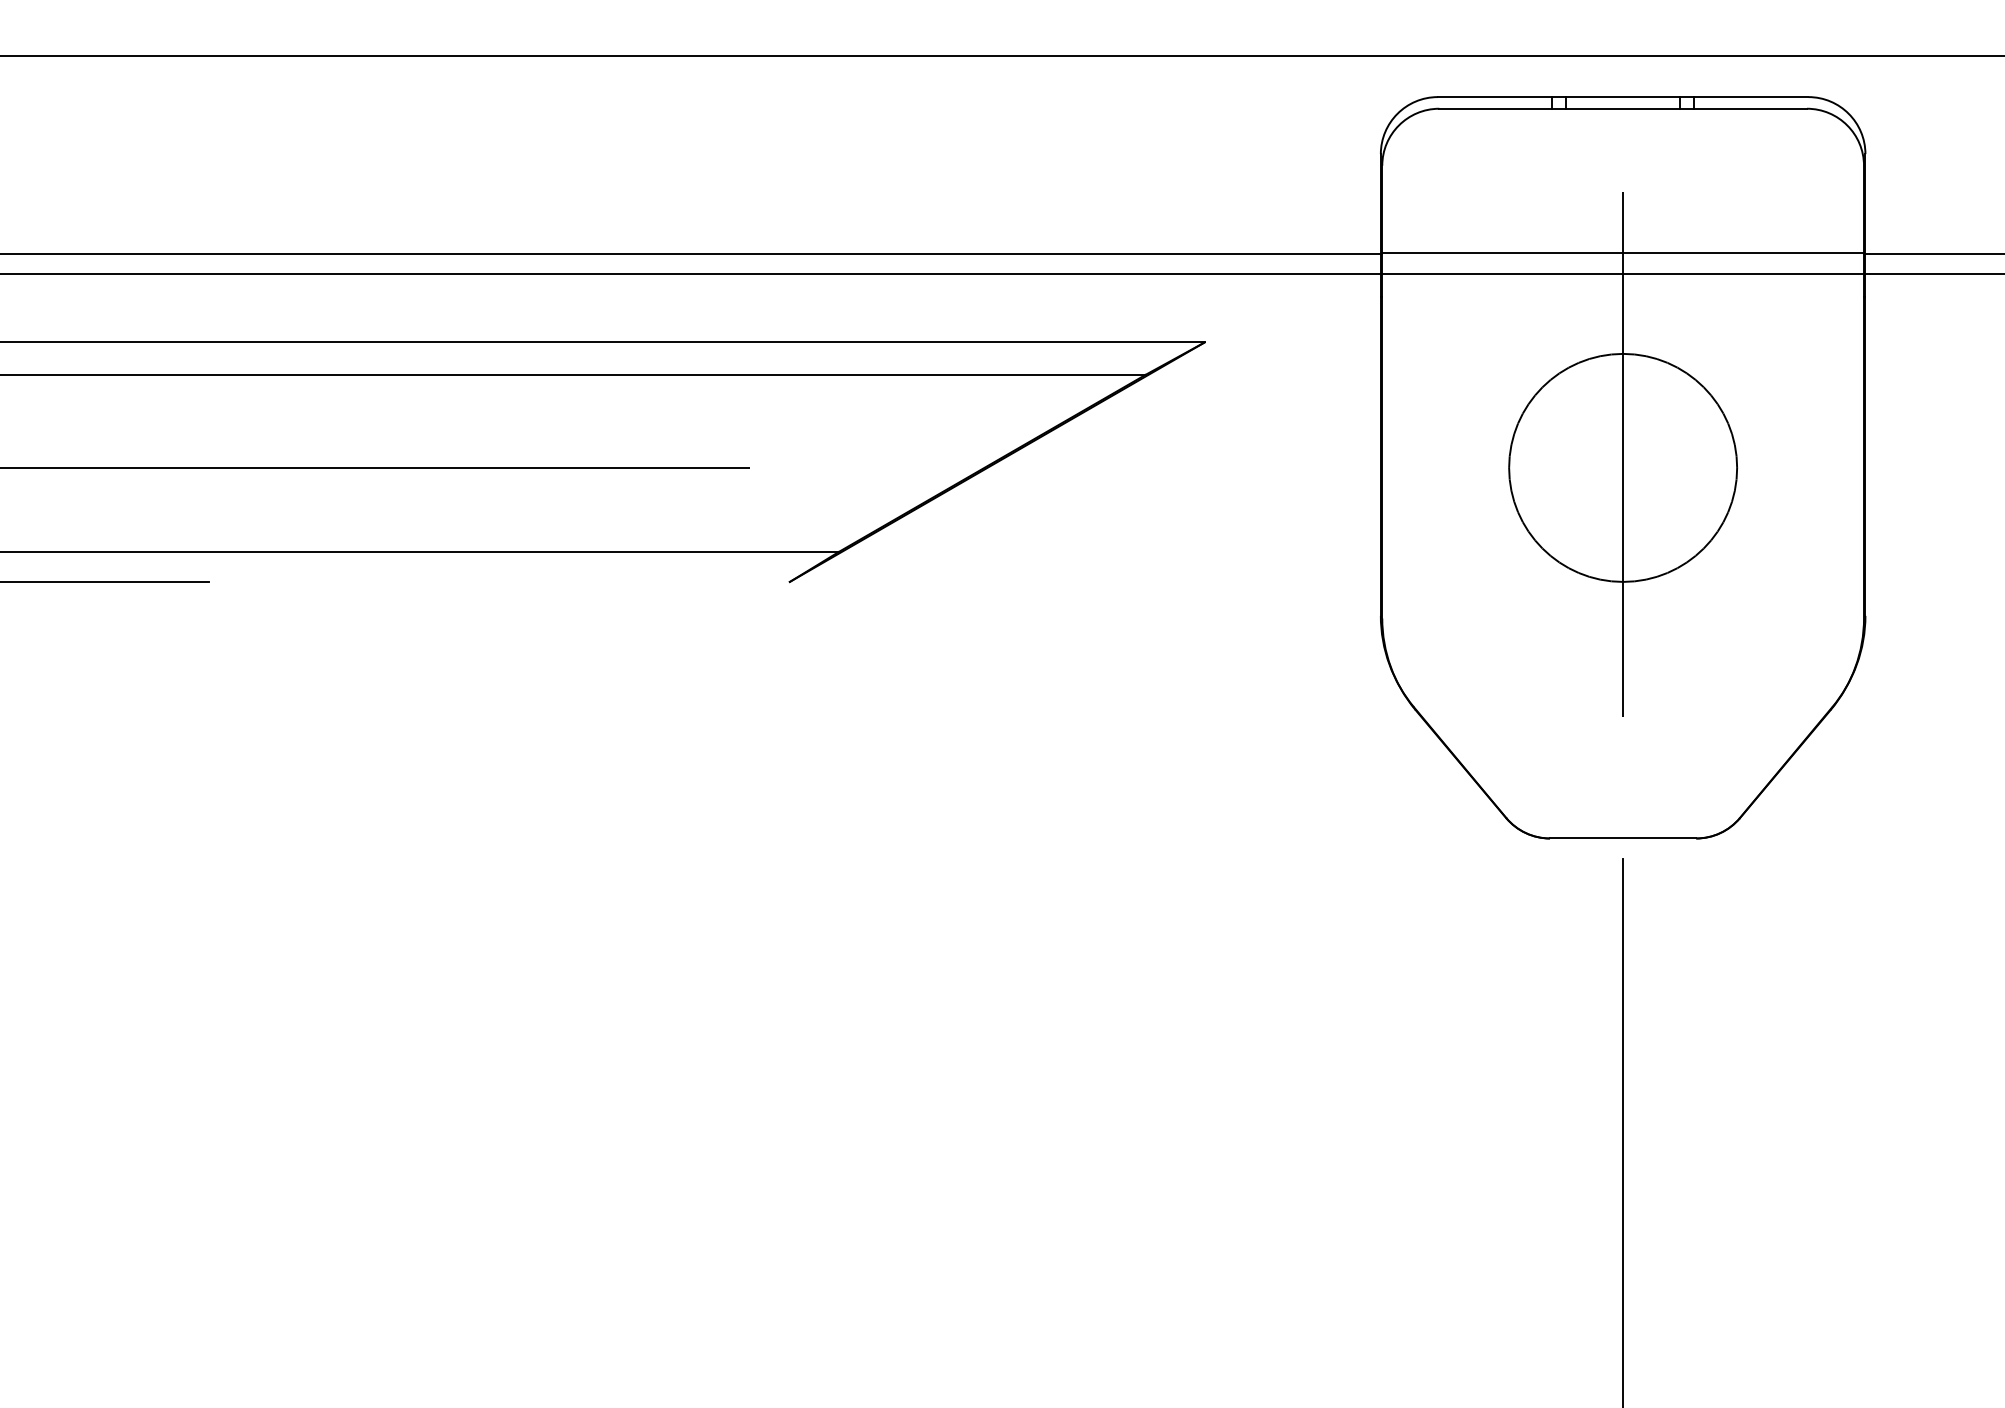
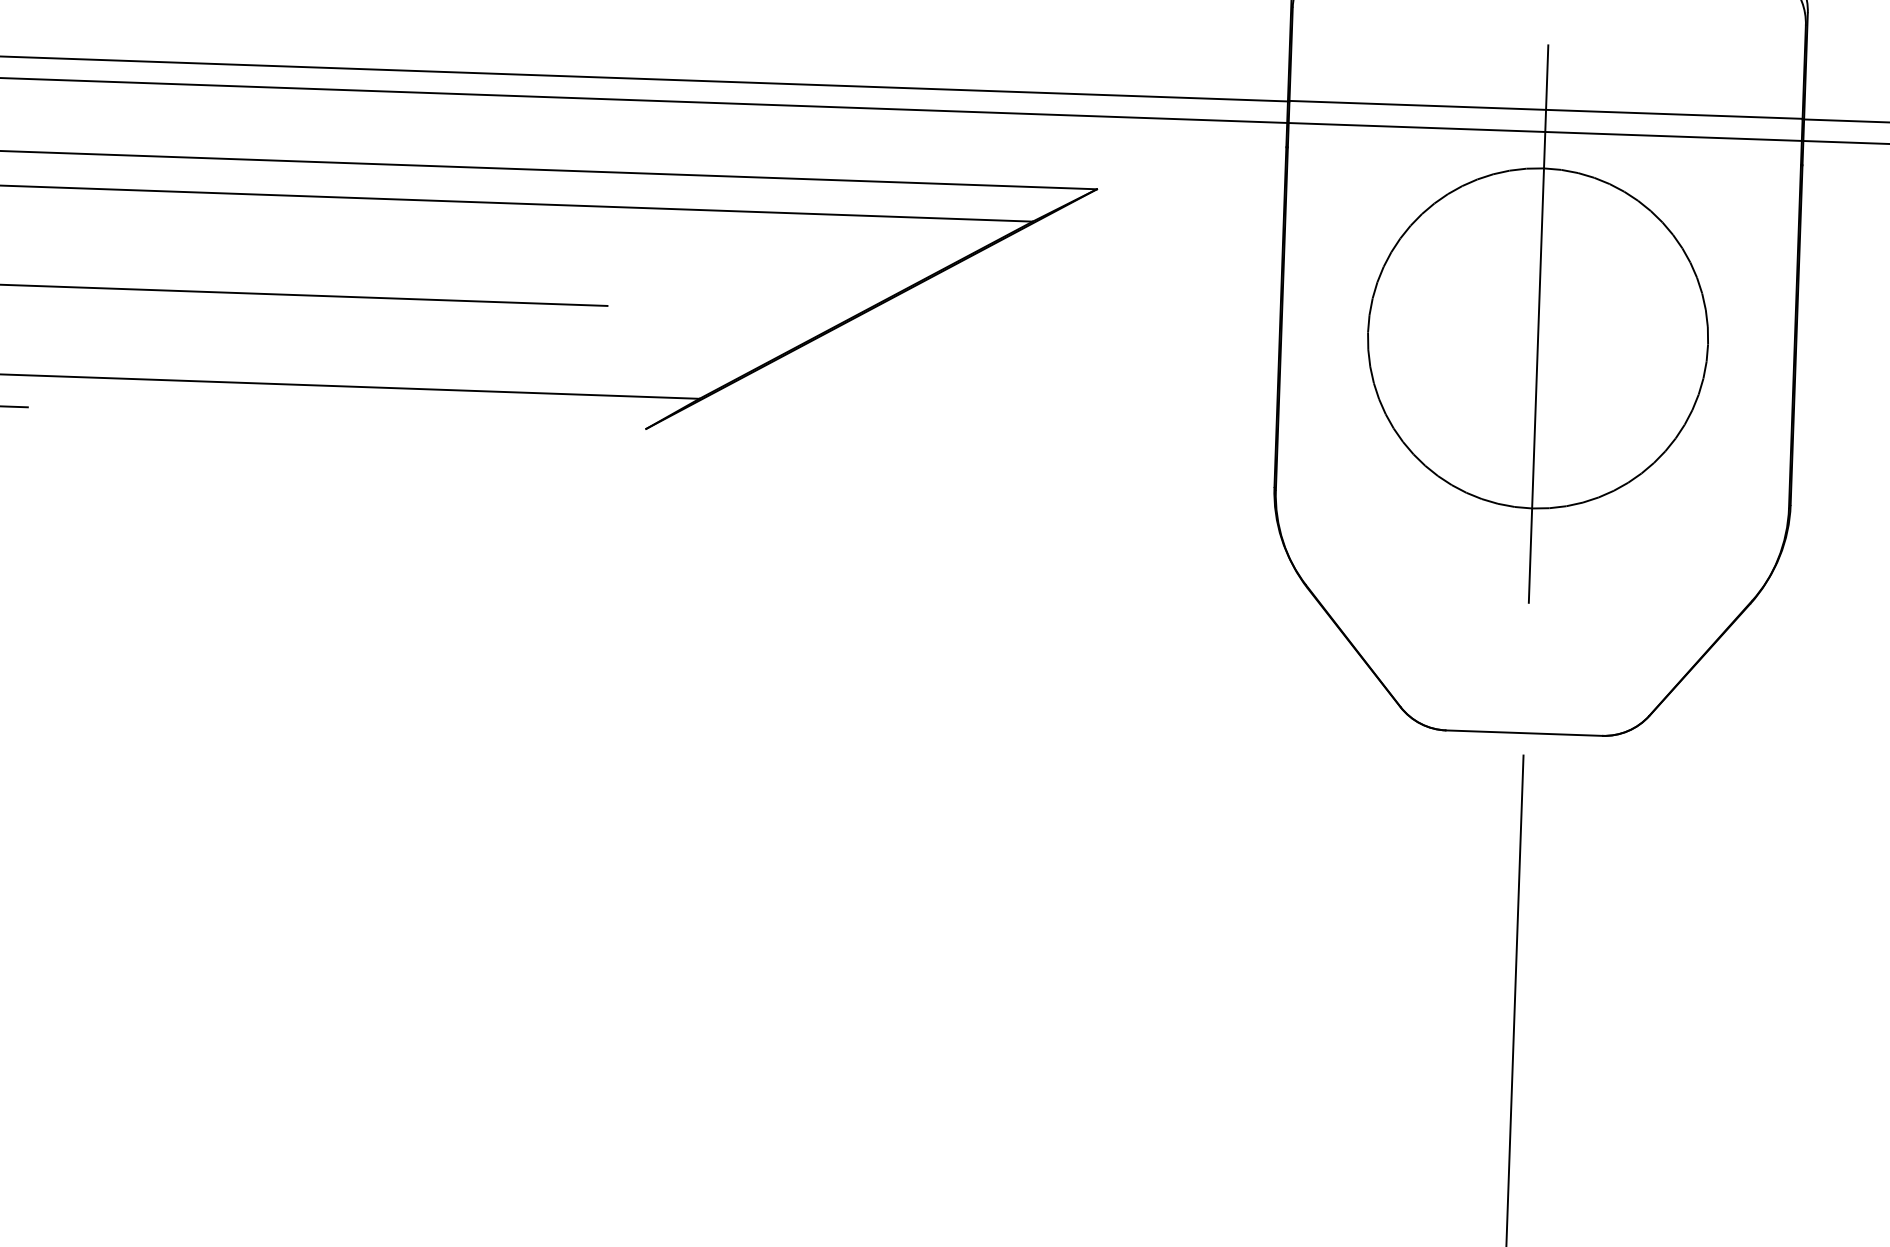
circle: (1623, 467) -> (1538, 338), size x1.4

